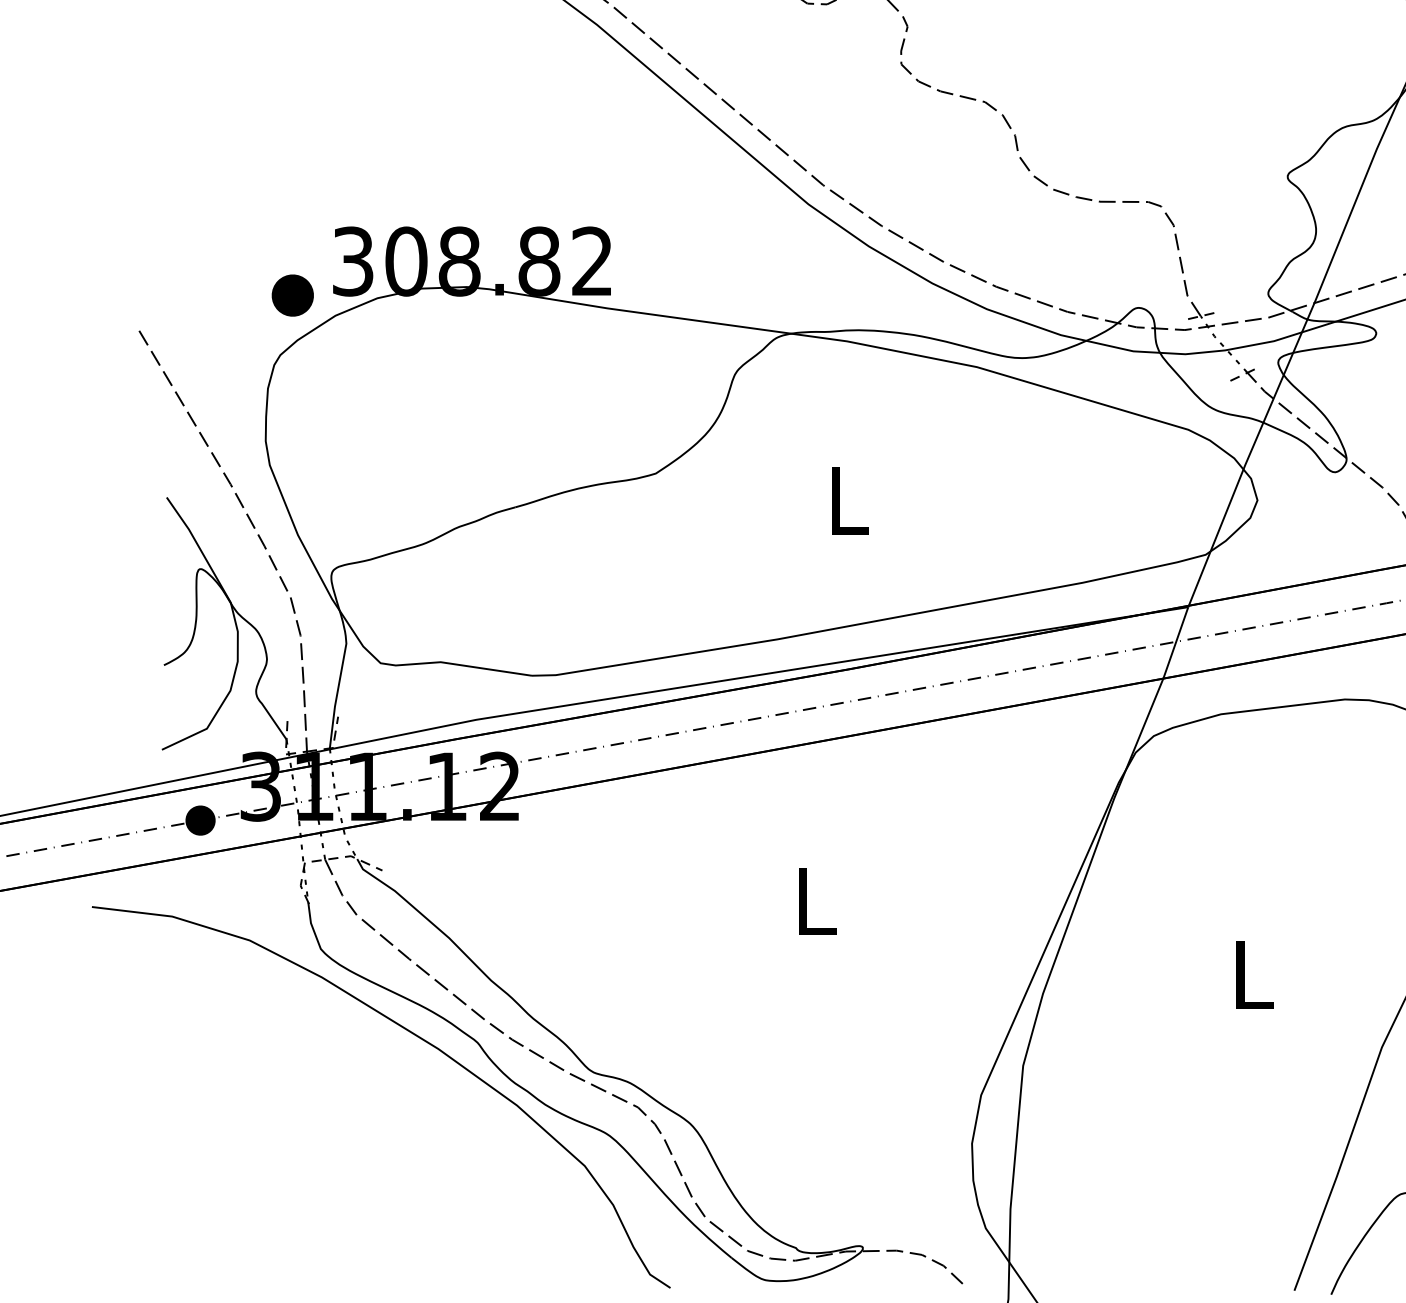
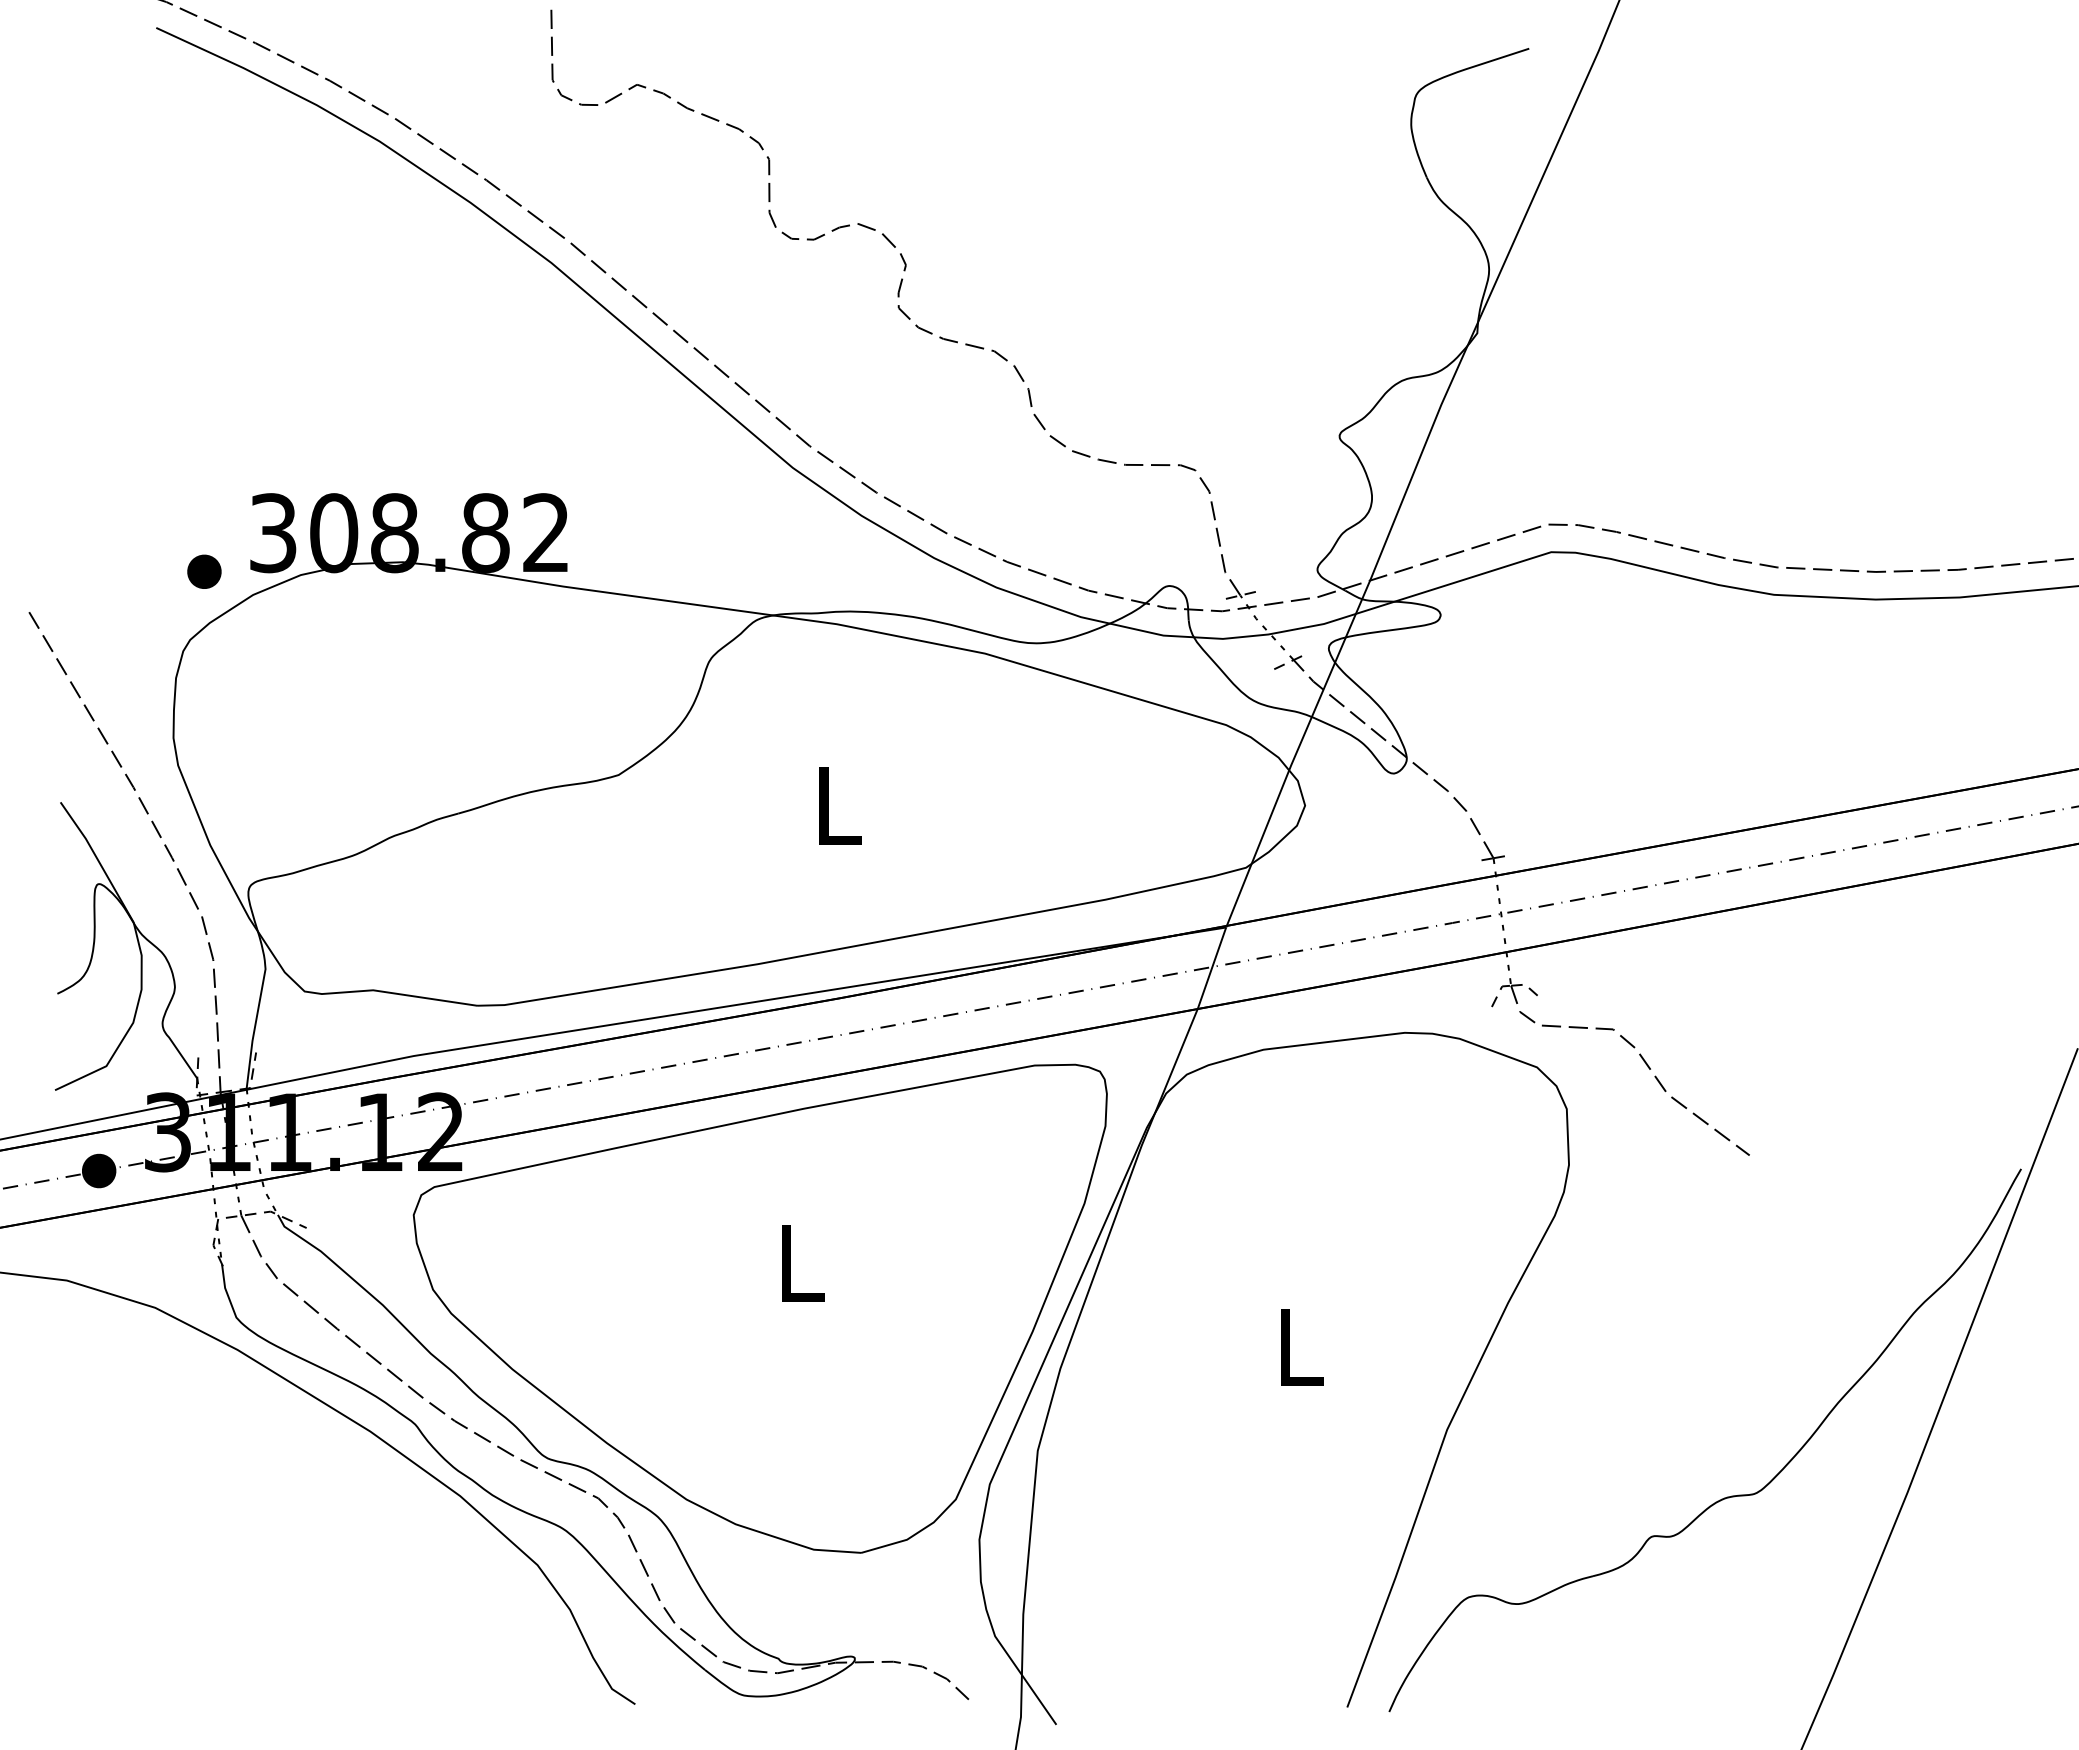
part: (292, 295) -> (204, 571), size x0.71
part: (779, 941) -> (759, 1308), added

